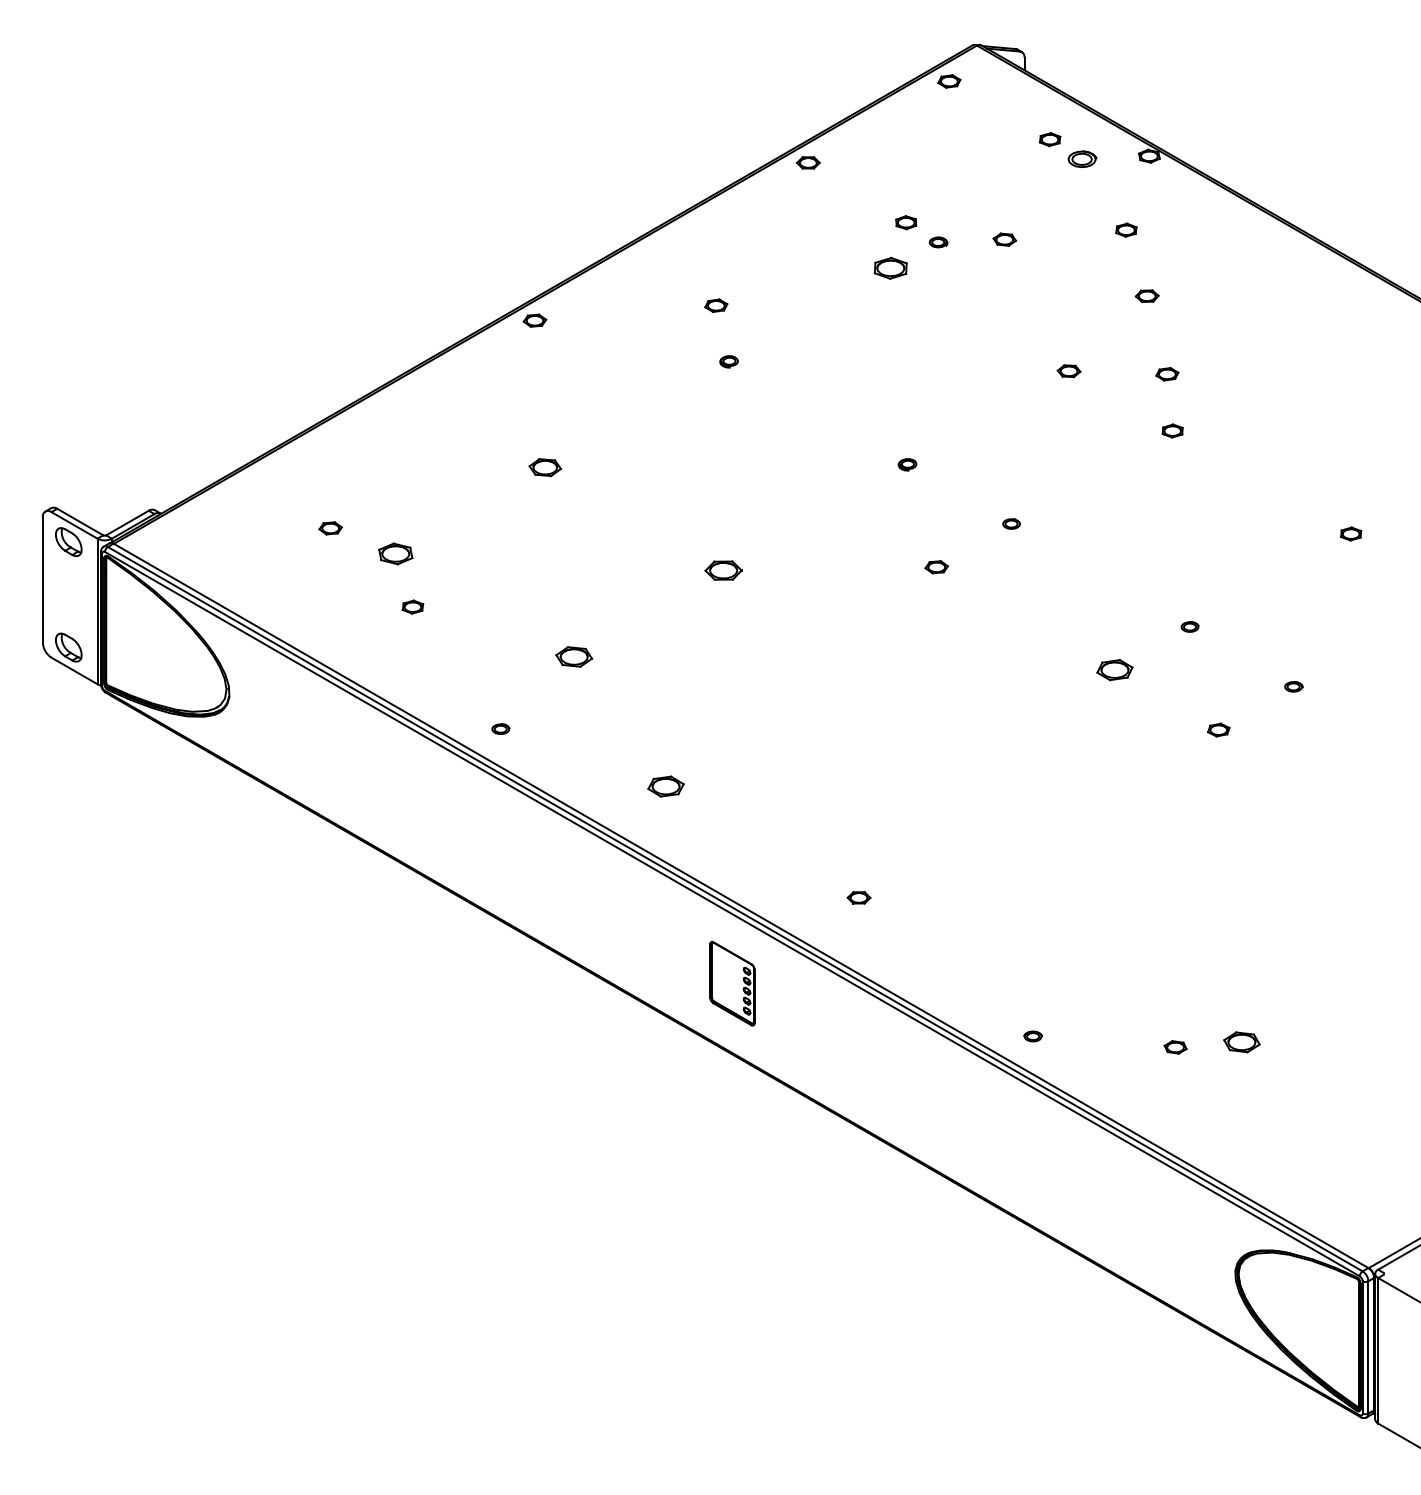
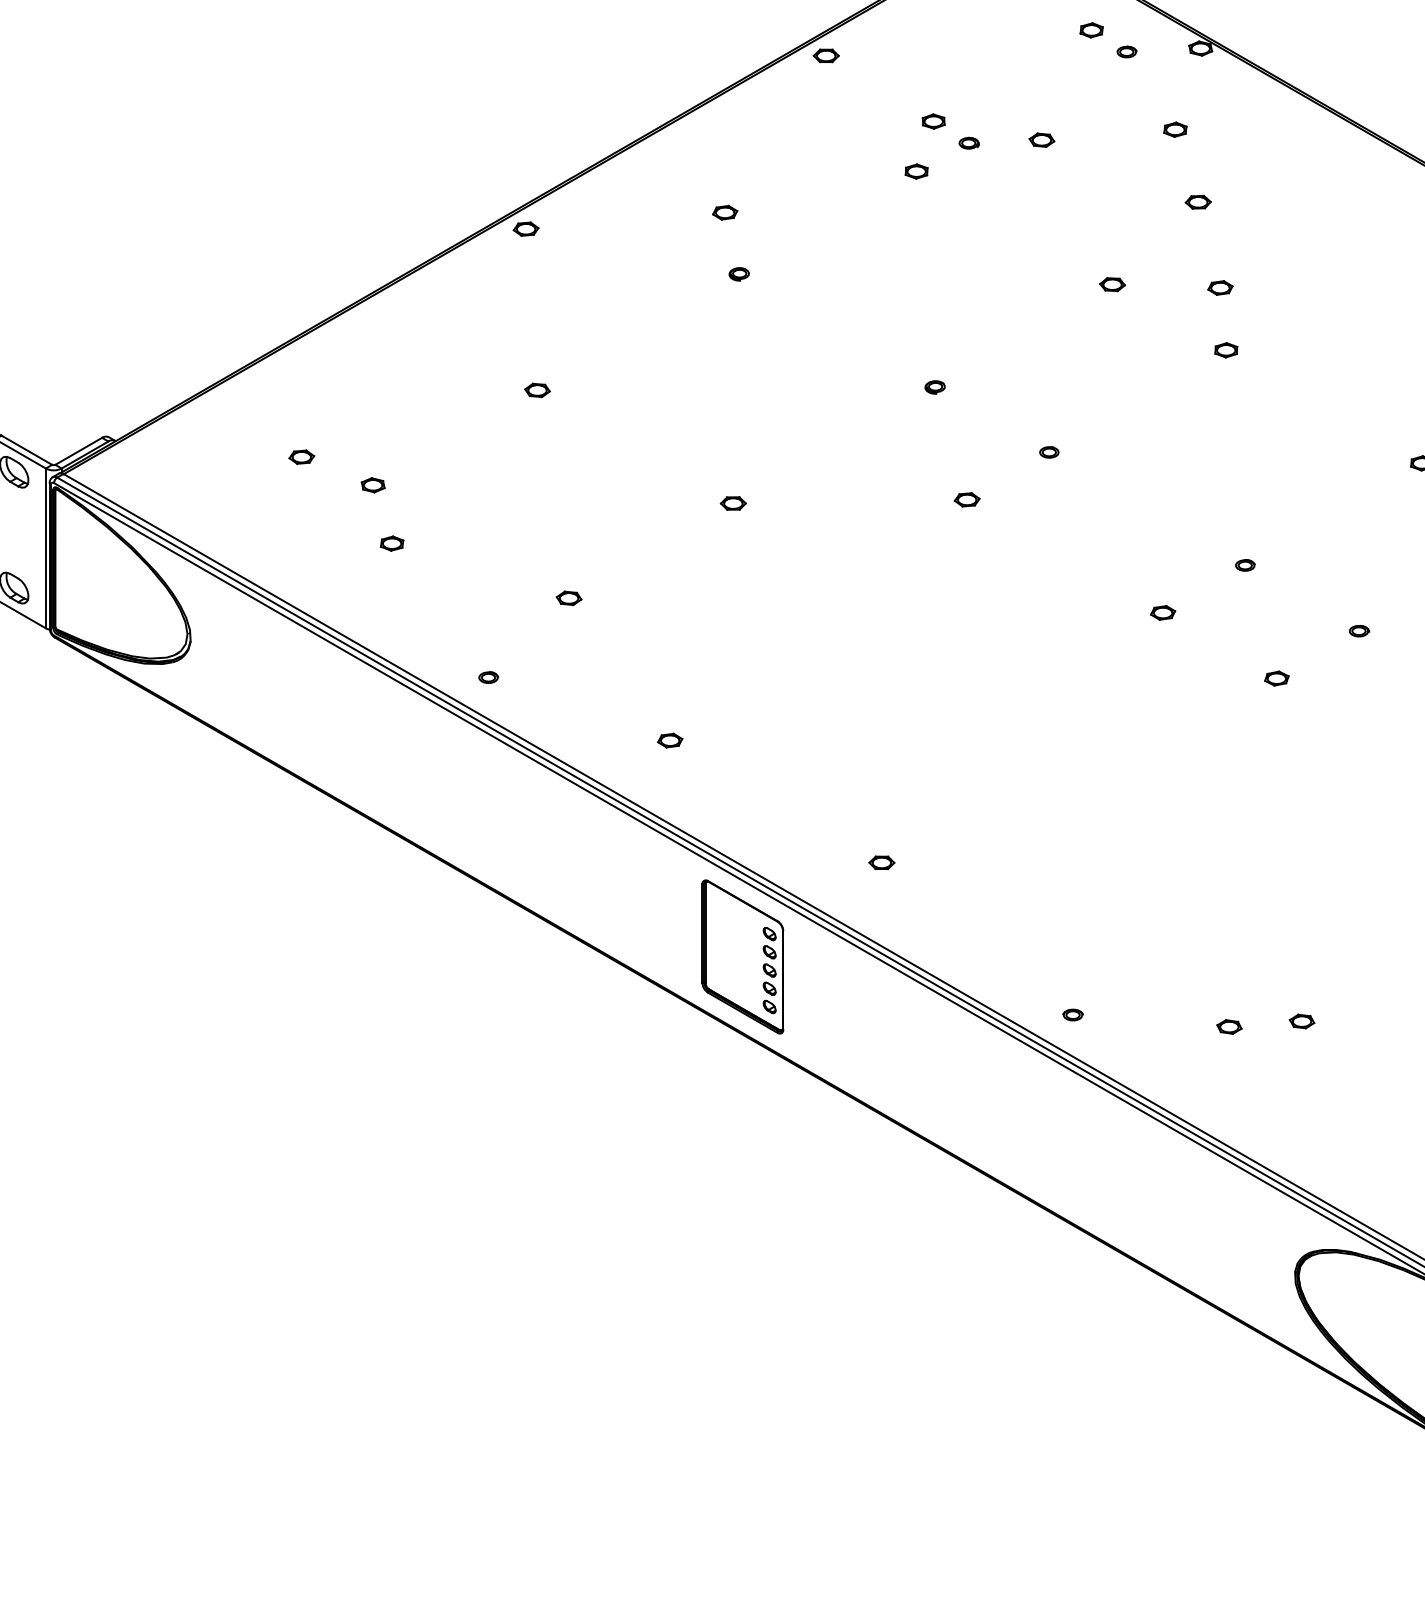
part: (1081, 159) -> (1126, 52), size x0.62
part: (890, 267) -> (916, 170), size x0.62
part: (545, 467) -> (537, 390), size x0.71
part: (395, 553) -> (372, 484), size x0.62
part: (723, 570) -> (733, 503), size x0.62
part: (573, 656) -> (568, 597), size x0.62
part: (1115, 670) -> (1163, 613), size x0.62
part: (666, 786) -> (670, 740), size x0.62
part: (732, 983) -> (742, 956), size x1.67
part: (1241, 1042) -> (1301, 1021), size x0.62

